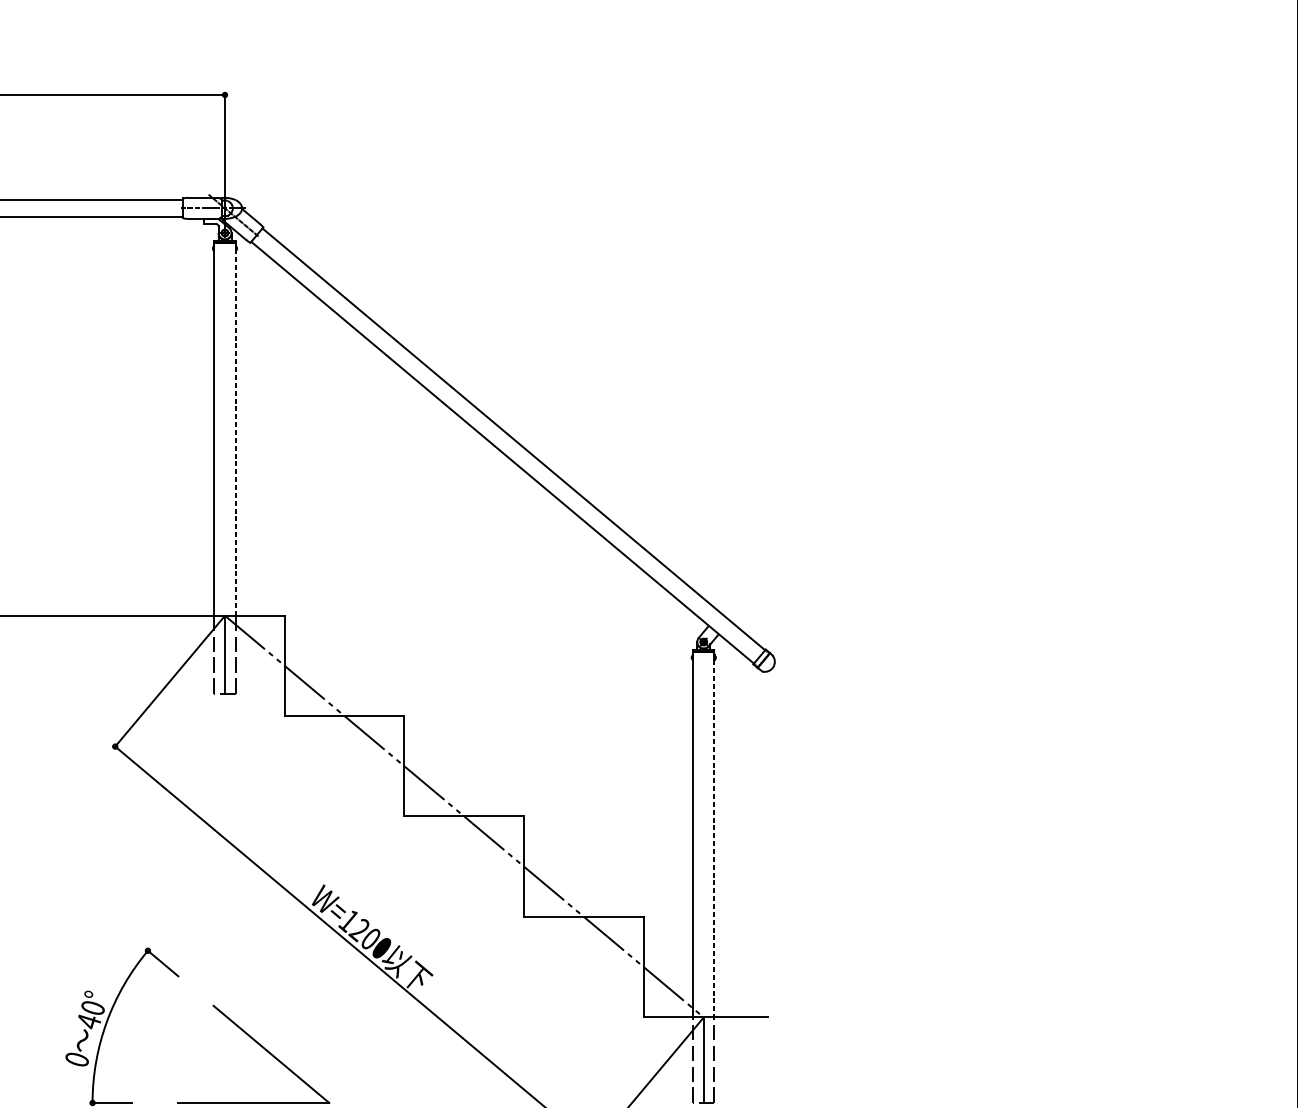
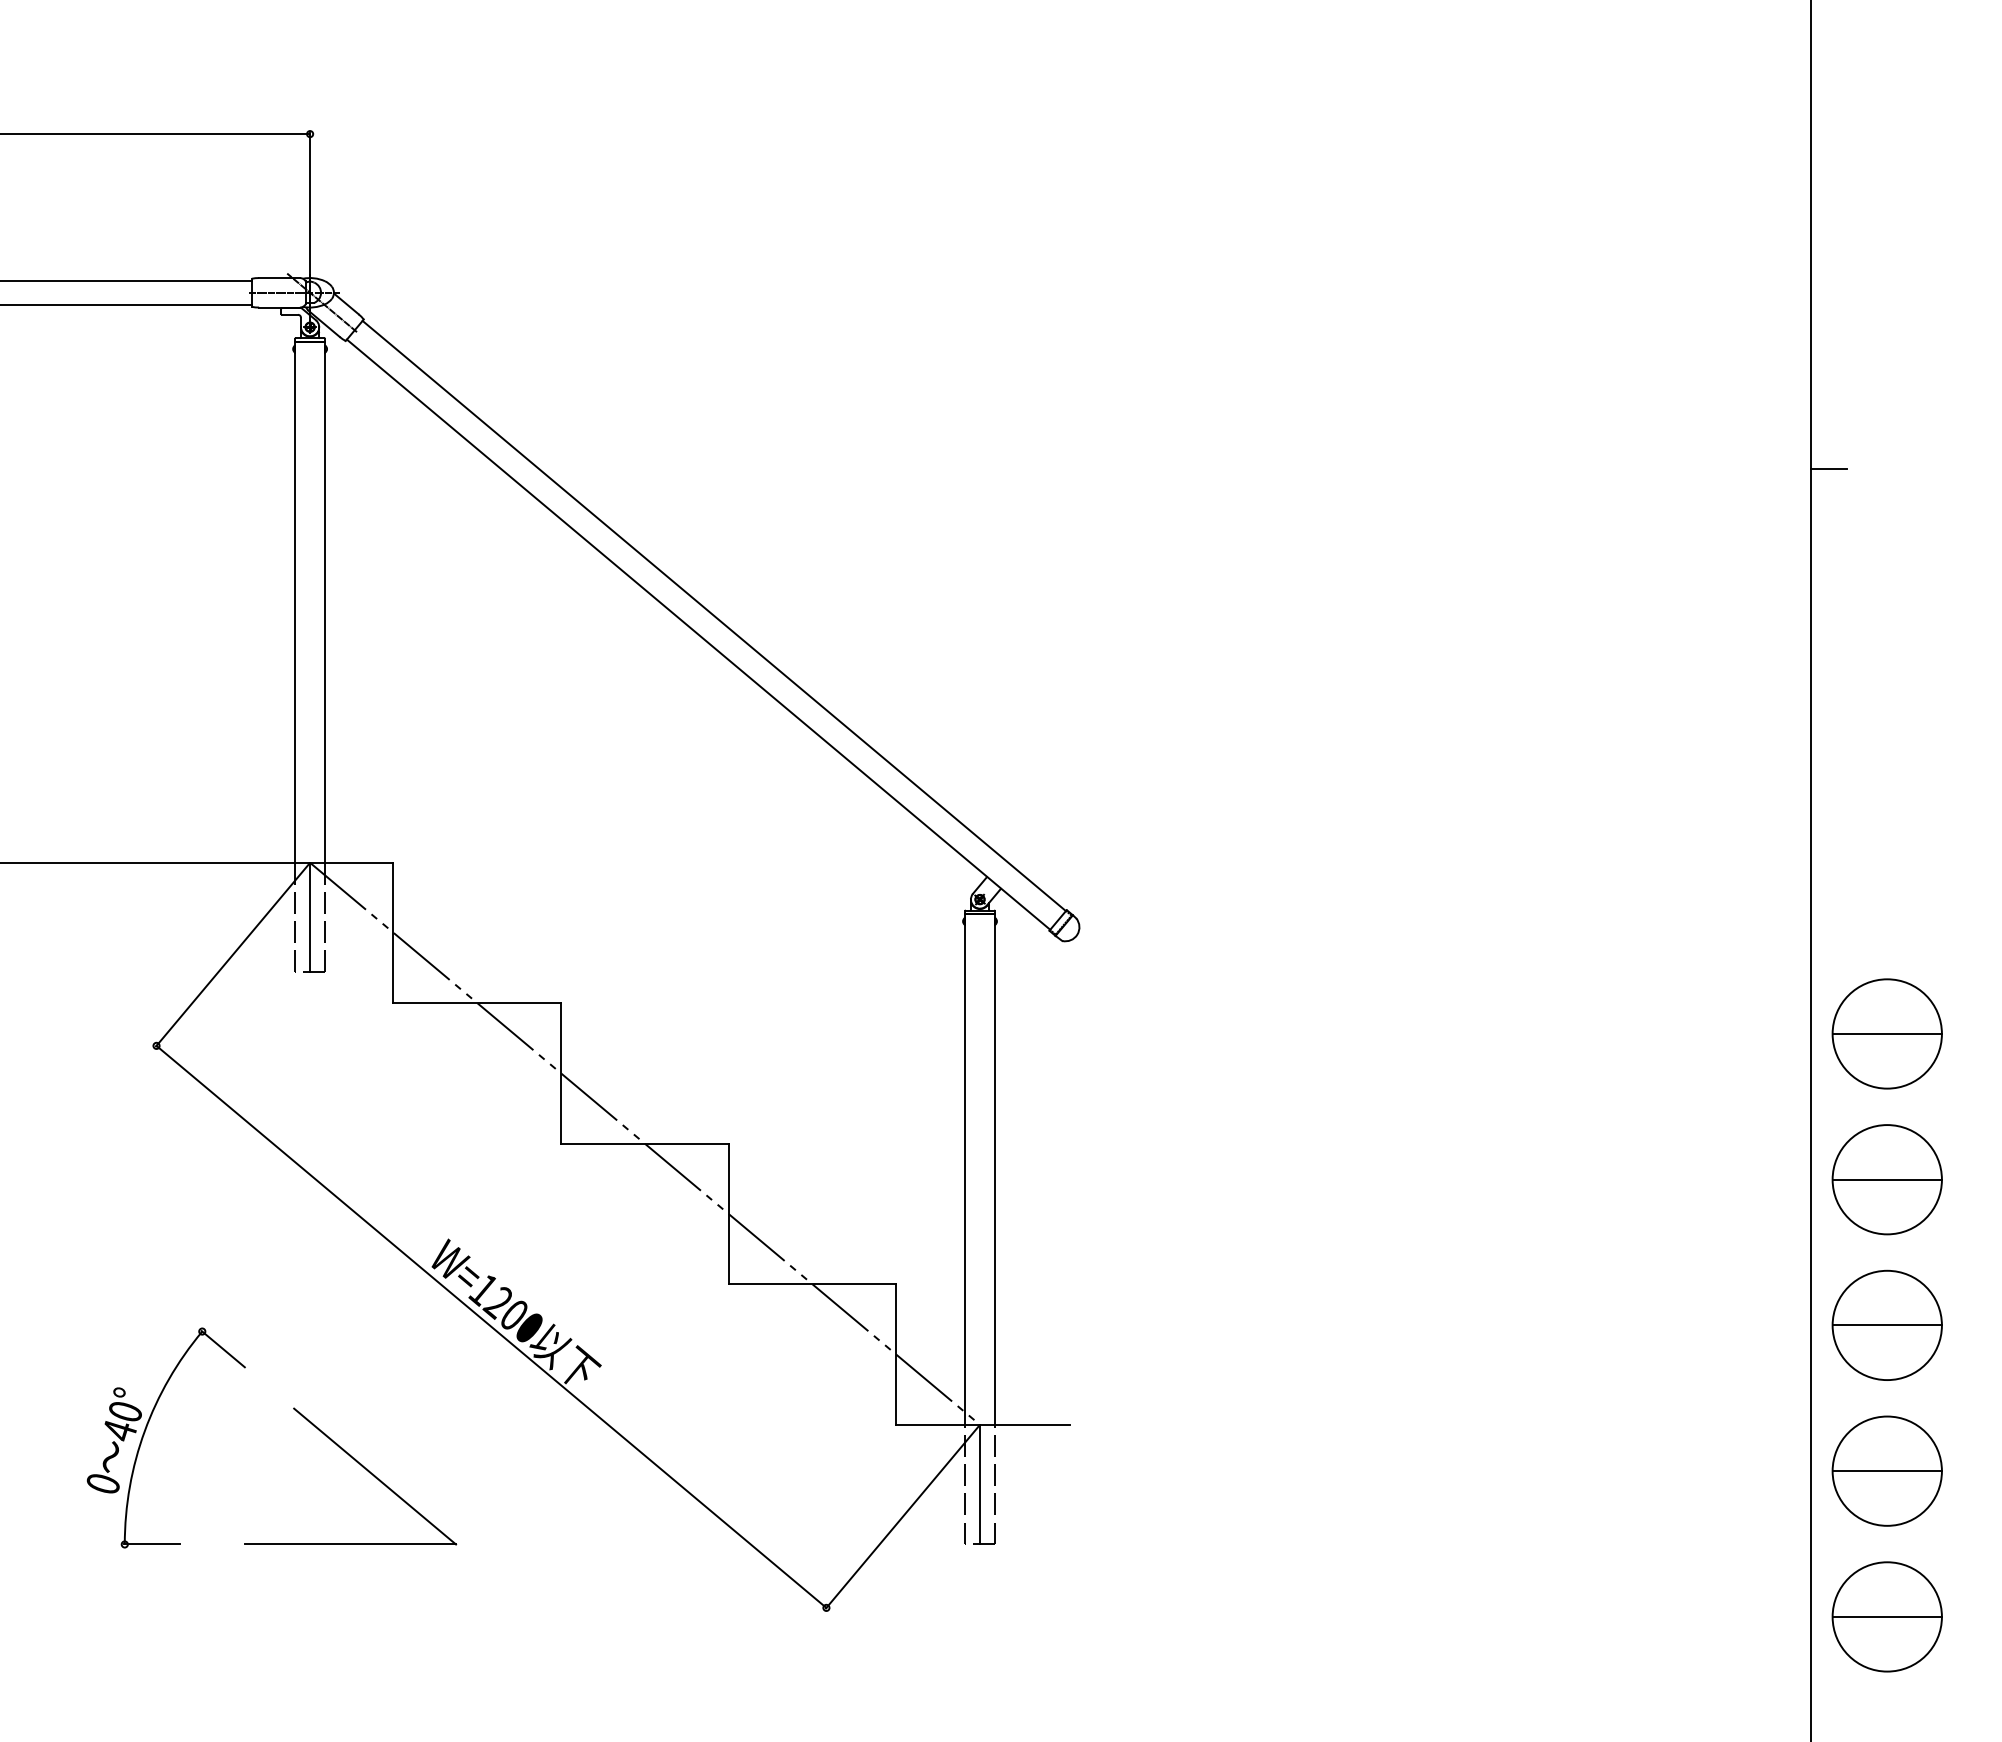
line: (235, 429) -> (324, 602), dashed -> solid
line: (714, 835) -> (994, 1170), dashed -> solid

